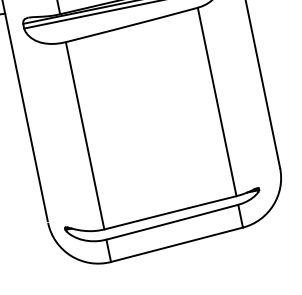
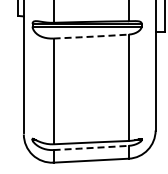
line: (132, 24) -> (91, 36), solid -> dashed
line: (173, 223) -> (91, 148), solid -> dashed

